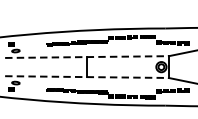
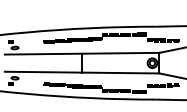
line: (87, 56) -> (82, 53), dashed -> solid
line: (87, 76) -> (82, 72), dashed -> solid

